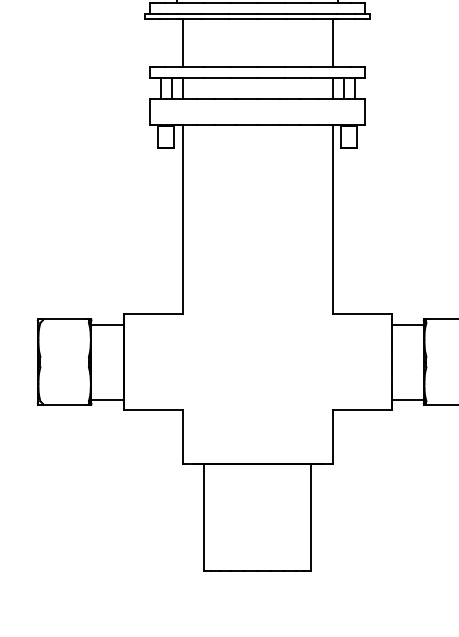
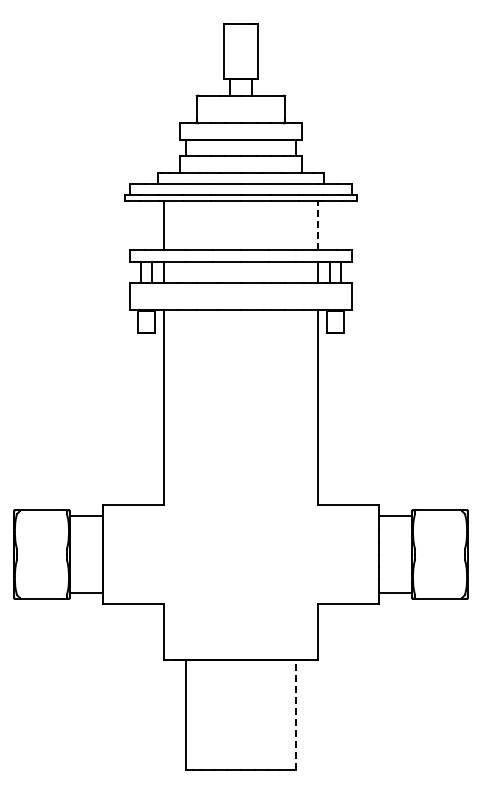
line: (332, 43) -> (318, 225), solid -> dashed
line: (311, 517) -> (296, 714), solid -> dashed

